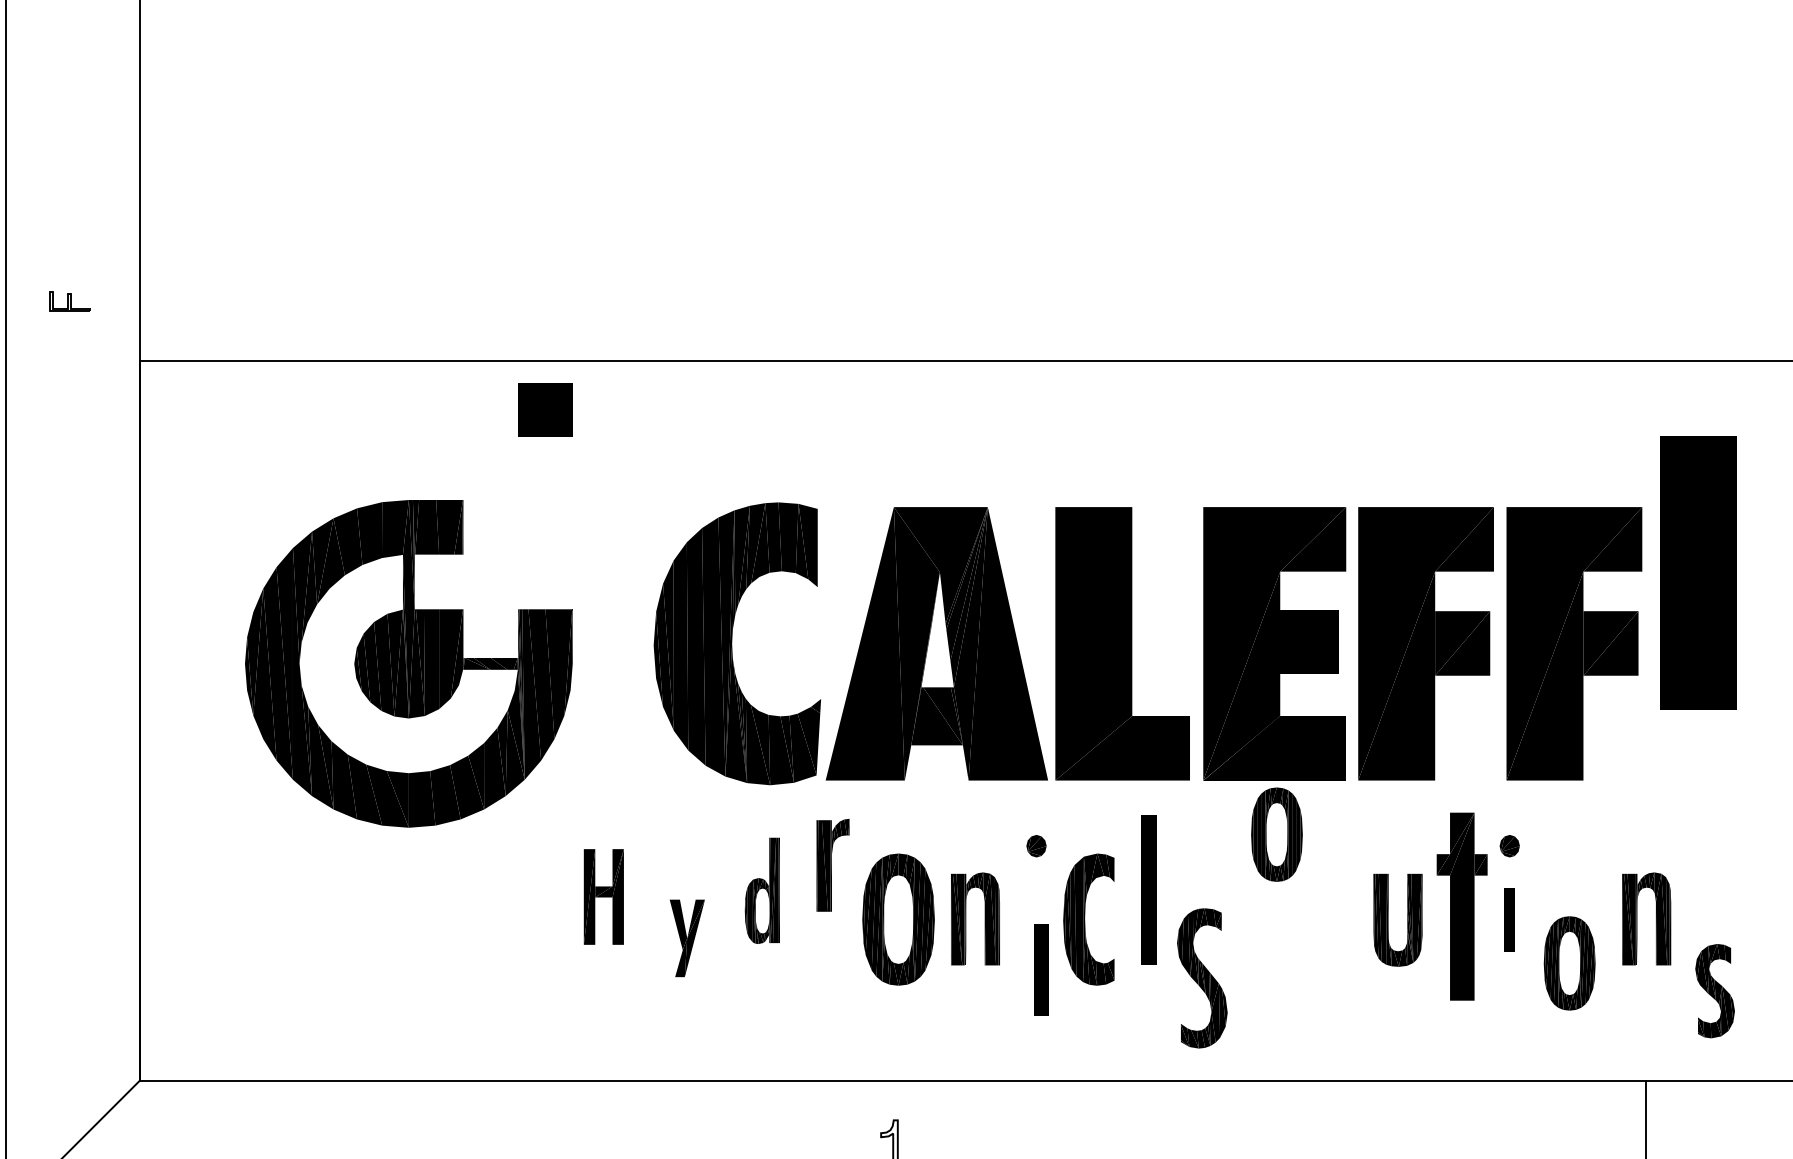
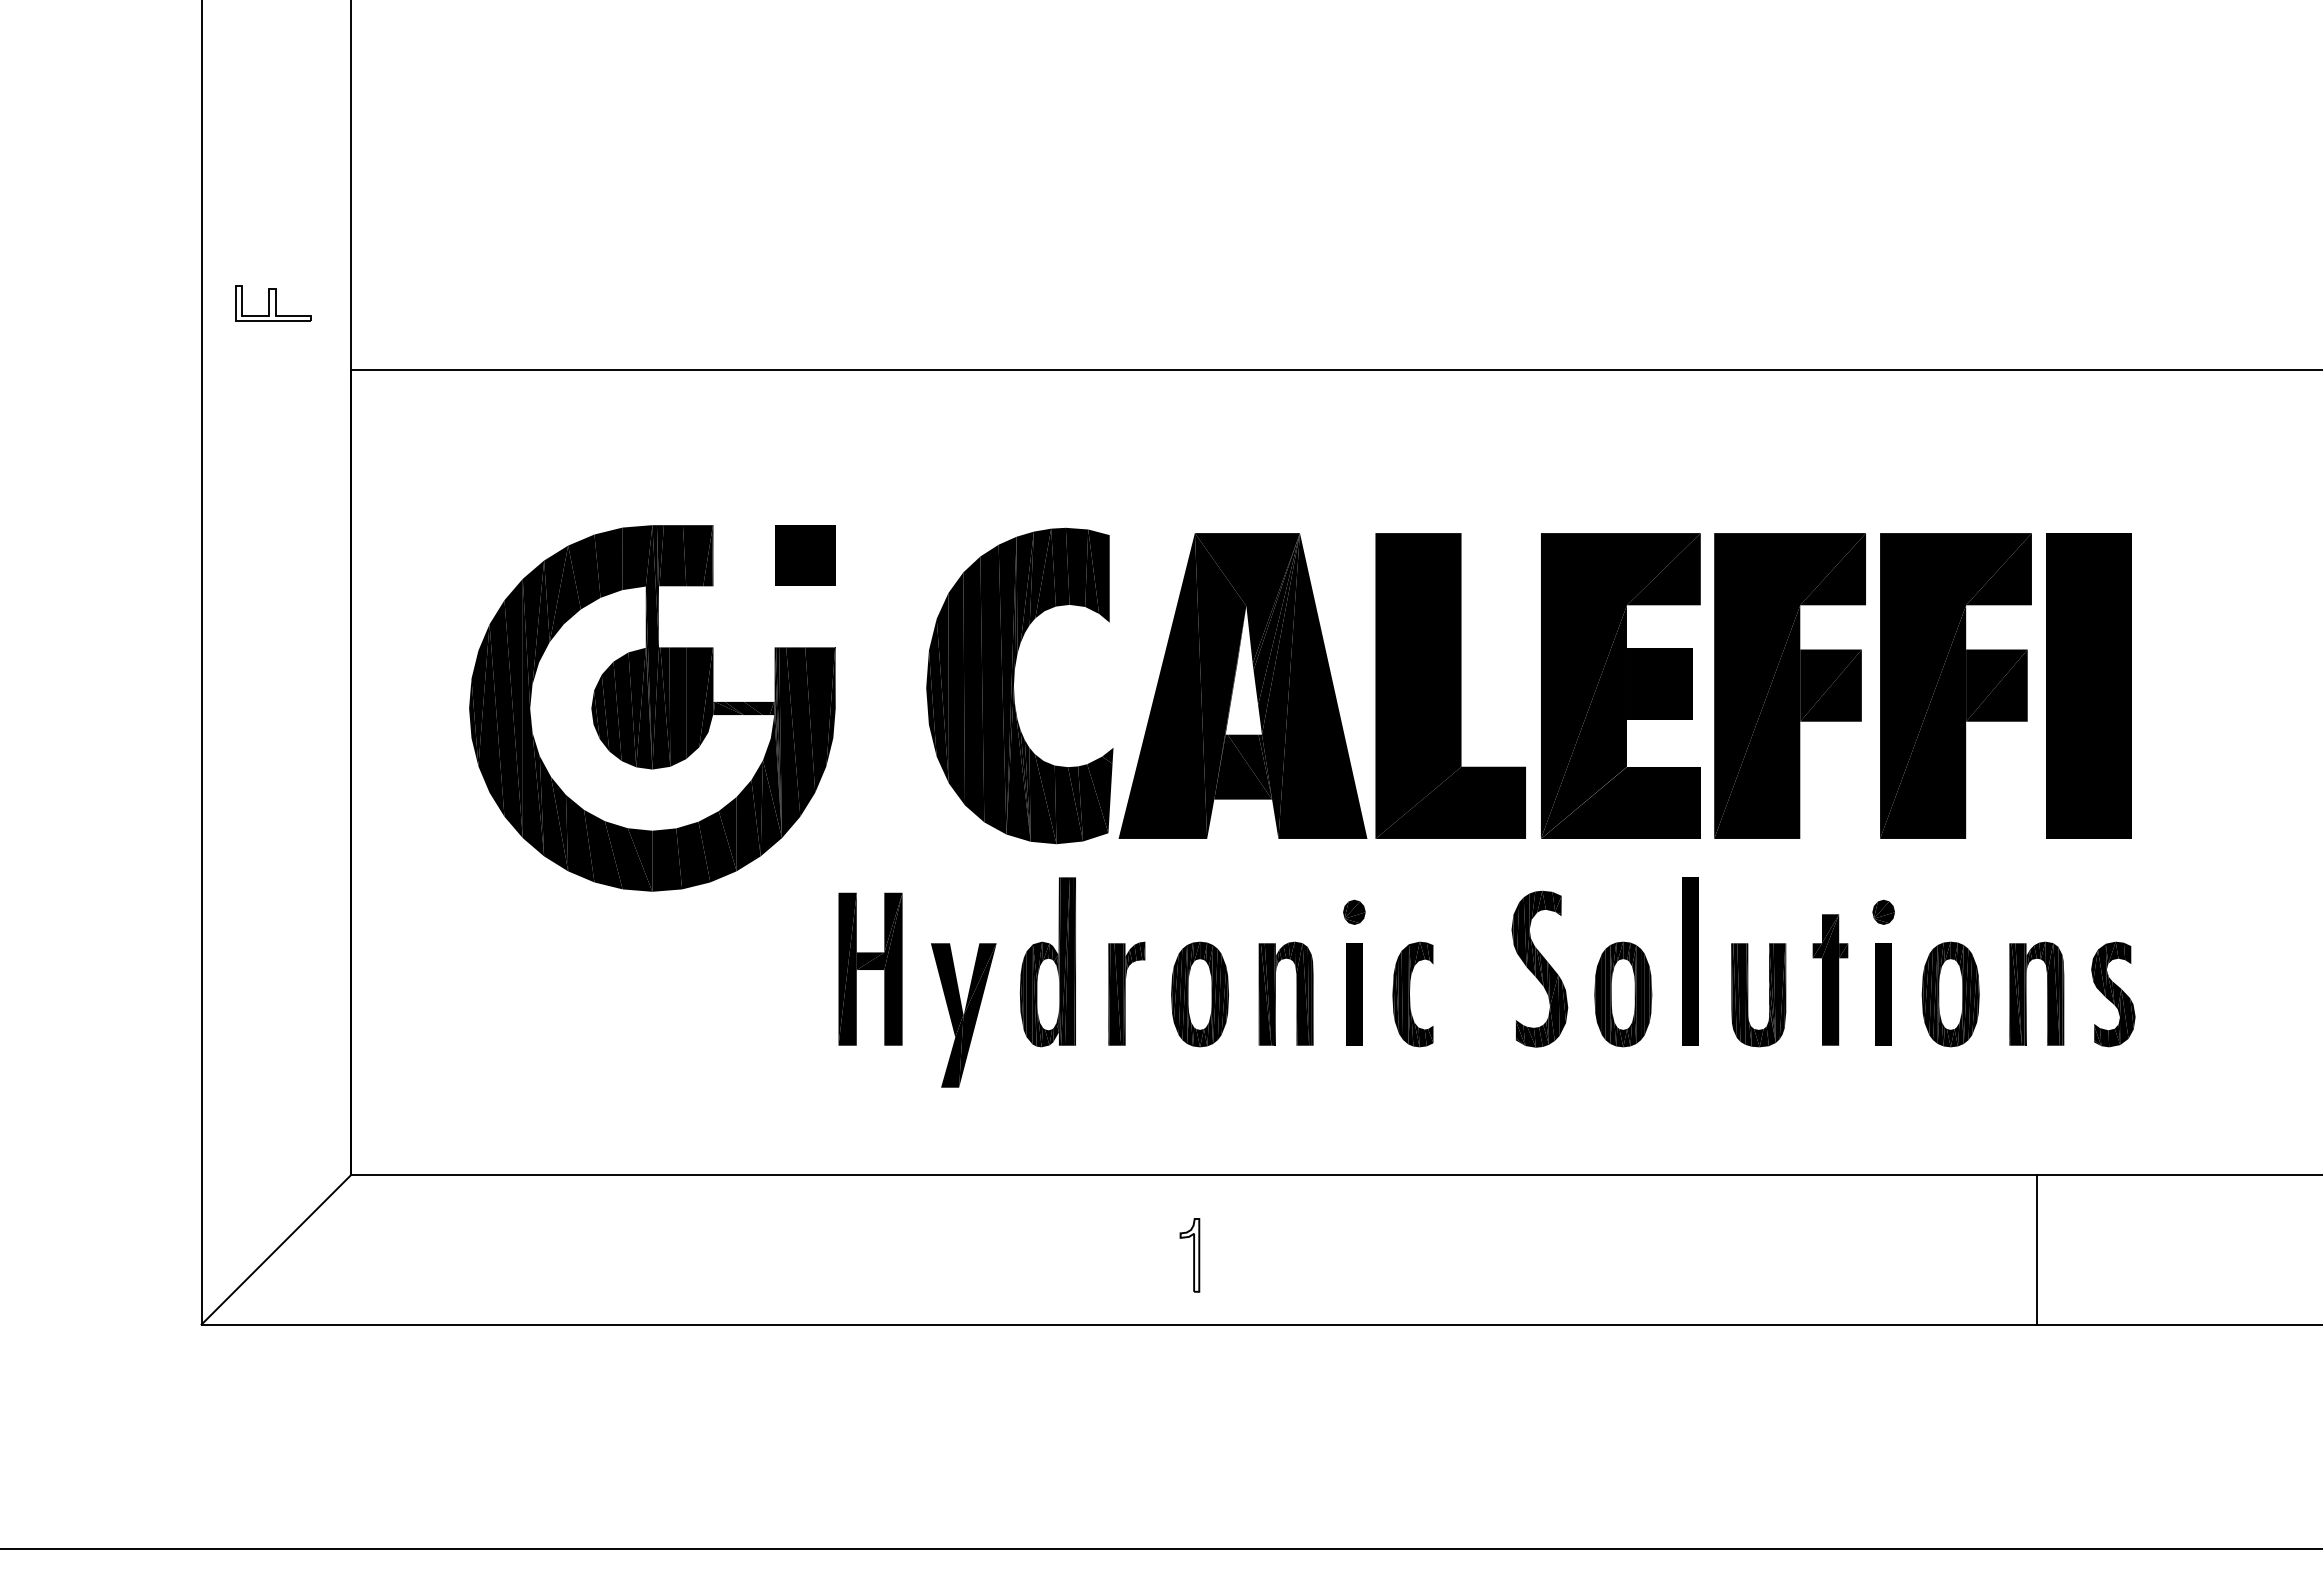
part: (70, 301) -> (273, 303), size x1.67
part: (545, 409) -> (805, 555), moved
part: (1698, 572) -> (2088, 685), moved
part: (1277, 834) -> (1623, 994), moved
part: (832, 865) -> (1126, 993), moved
part: (1149, 890) -> (1690, 961), moved
part: (762, 891) -> (1047, 962), size x1.43
part: (603, 896) -> (870, 968), size x1.43
part: (1462, 906) -> (1830, 979), size x0.62
part: (898, 919) -> (1199, 994), size x0.71
part: (1088, 919) -> (1412, 994), size x0.71
part: (1509, 919) -> (1883, 994), size x1.43
part: (687, 938) -> (963, 1015), size x1.67
part: (1569, 963) -> (1950, 994), moved
part: (1041, 969) -> (1354, 994), moved
part: (1202, 977) -> (1539, 968), moved
part: (1715, 991) -> (2113, 994), moved

